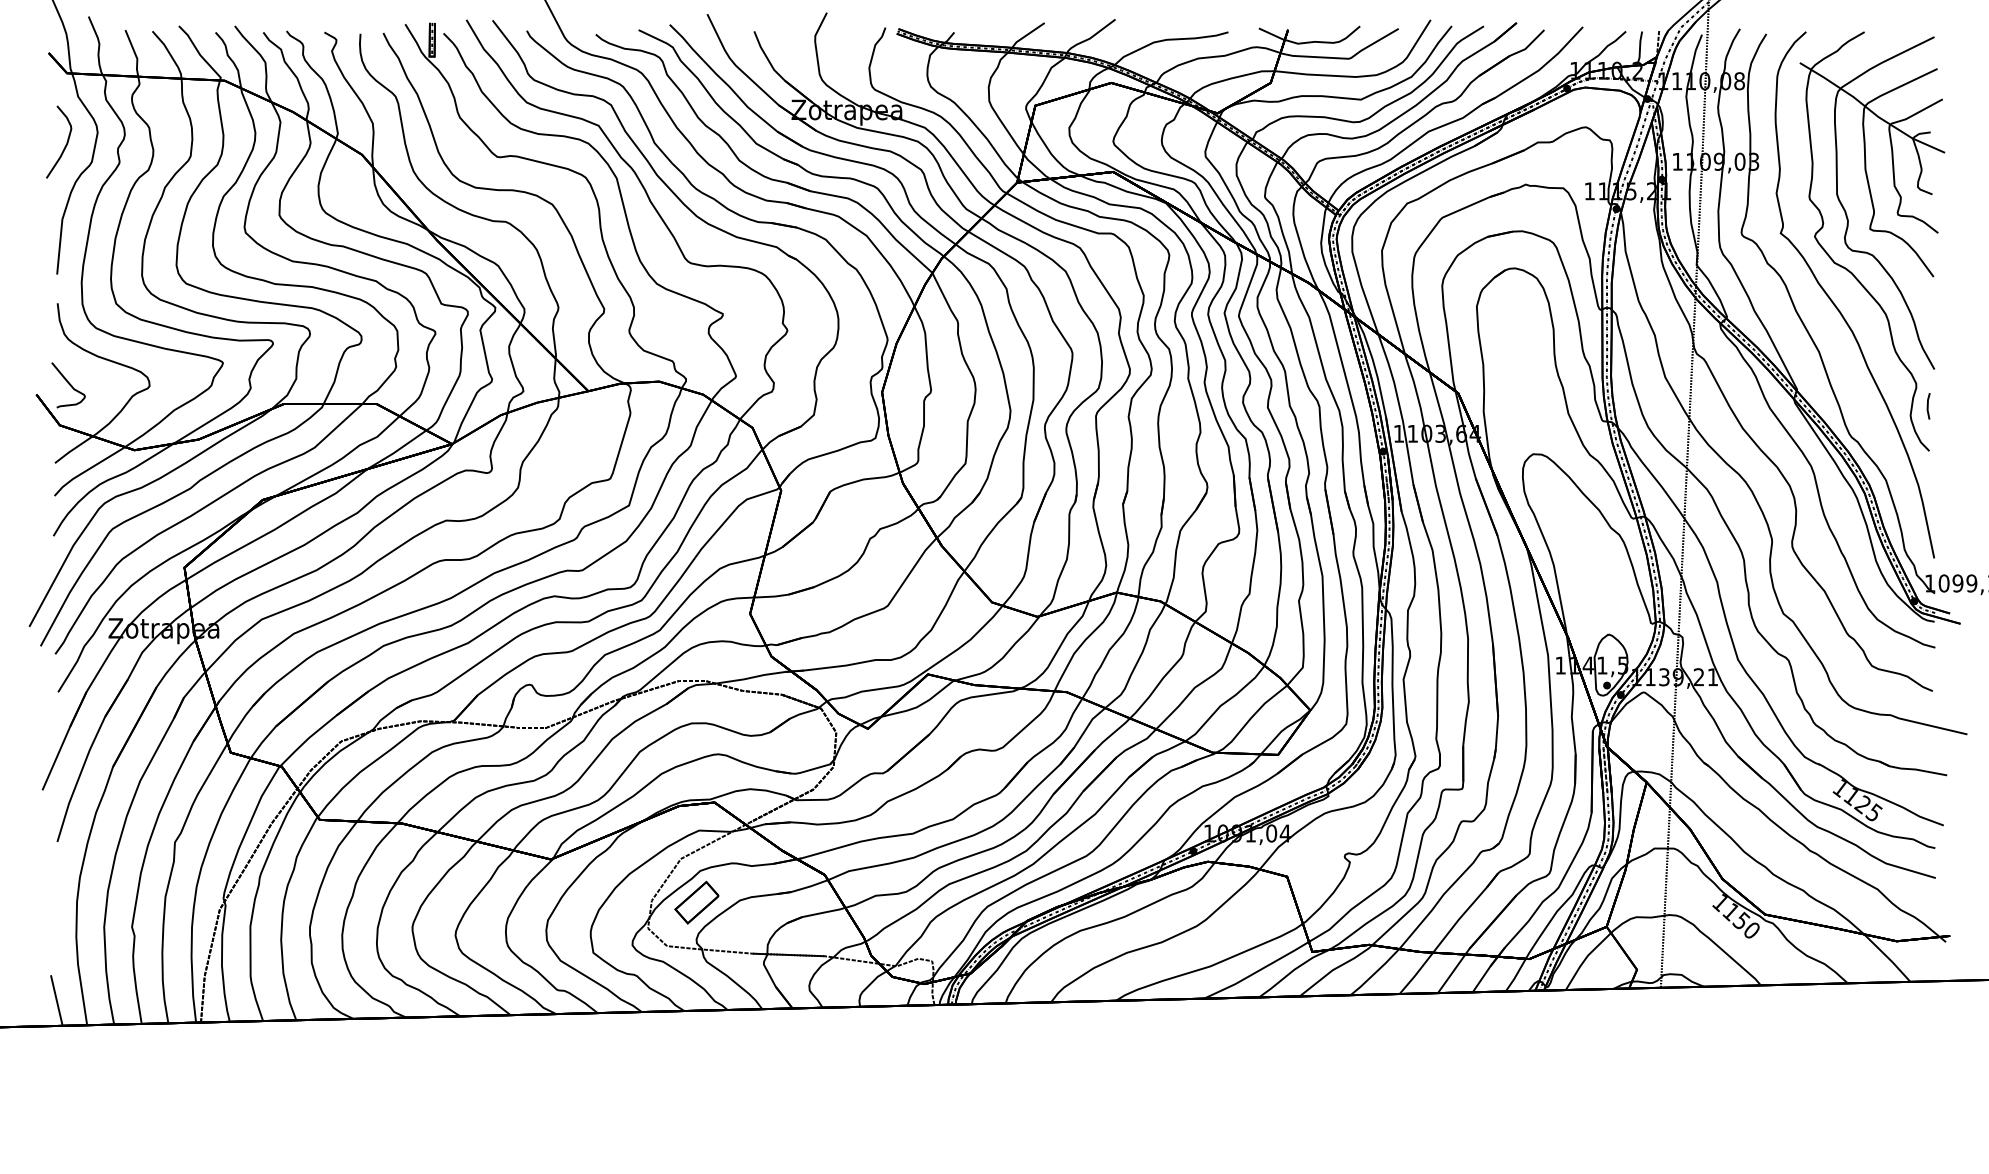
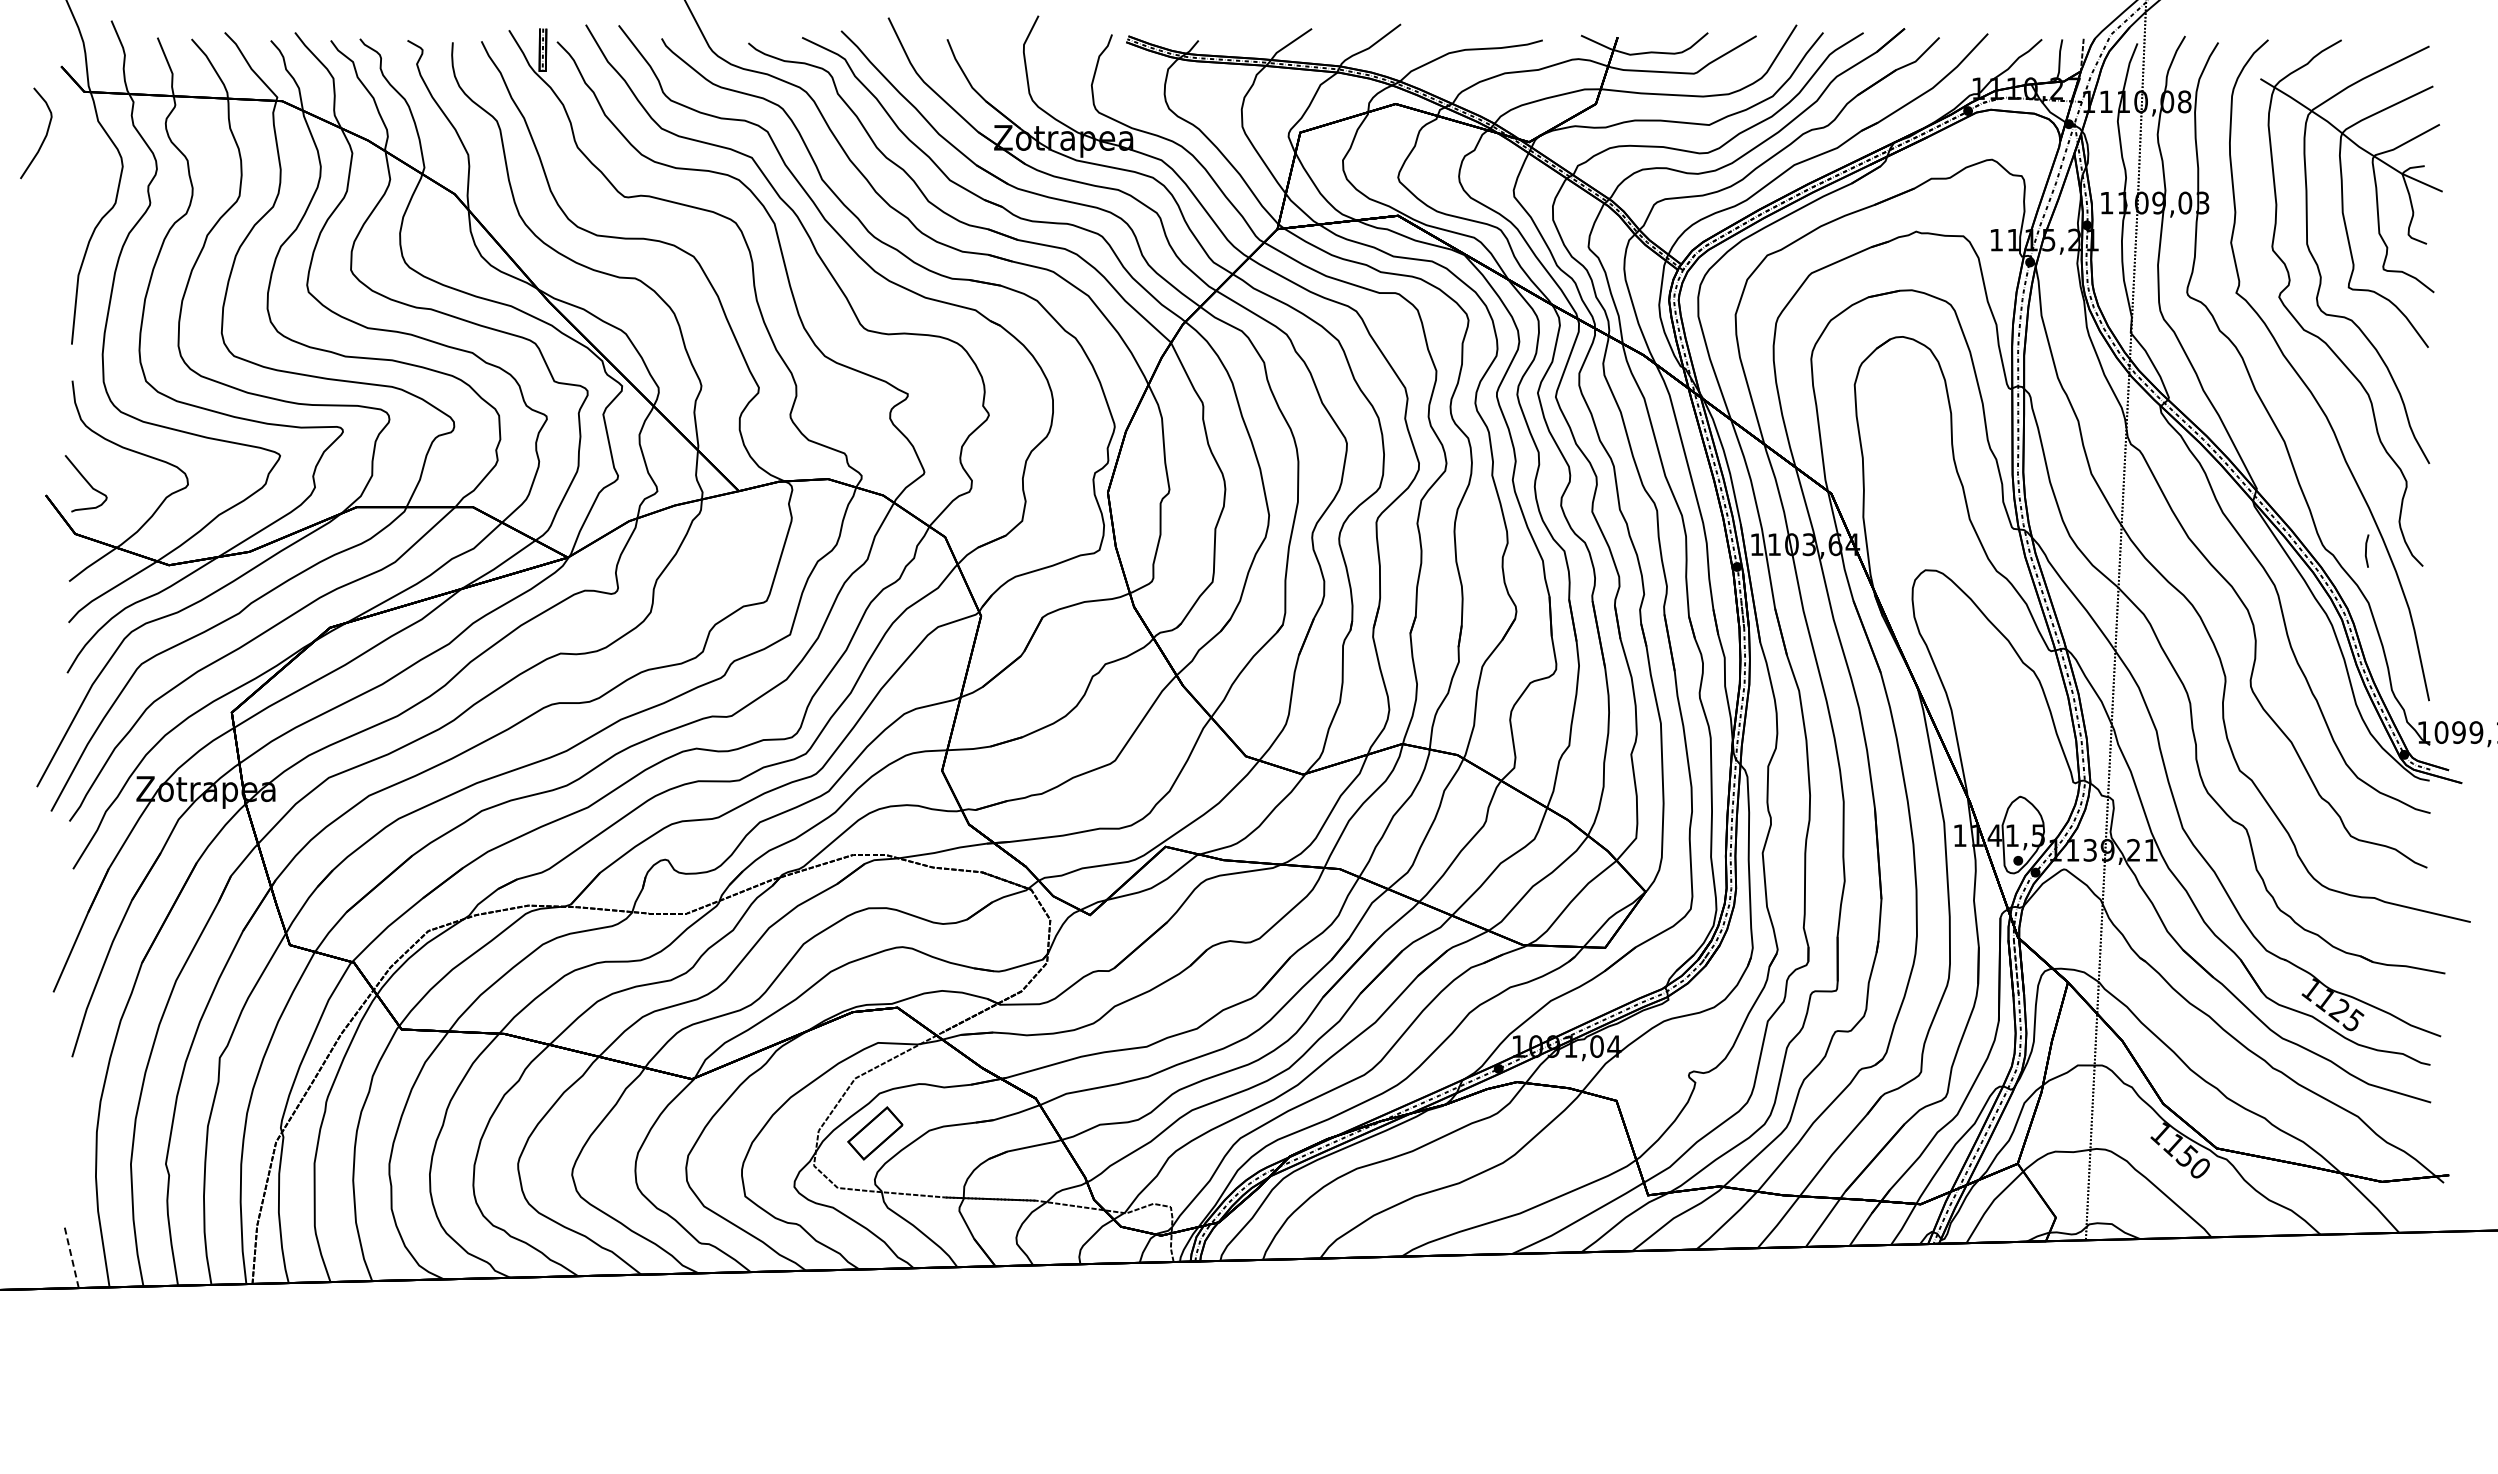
curve: (65, 144) -> (44, 136), moved
line: (1928, 405) -> (2366, 550), moved
line: (56, 1000) -> (71, 1256), solid -> dashed

